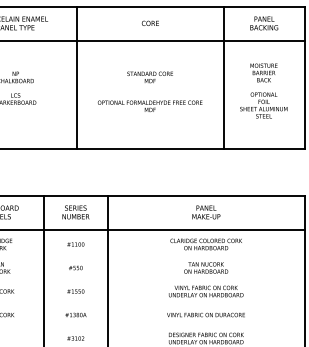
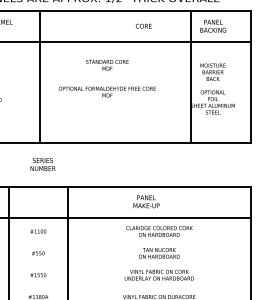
text: (149, 22) -> (142, 25), moved
line: (223, 78) -> (190, 77), moved
text: (149, 91) -> (106, 78), moved
text: (75, 212) -> (42, 164), moved
text: (206, 212) -> (146, 201), moved

